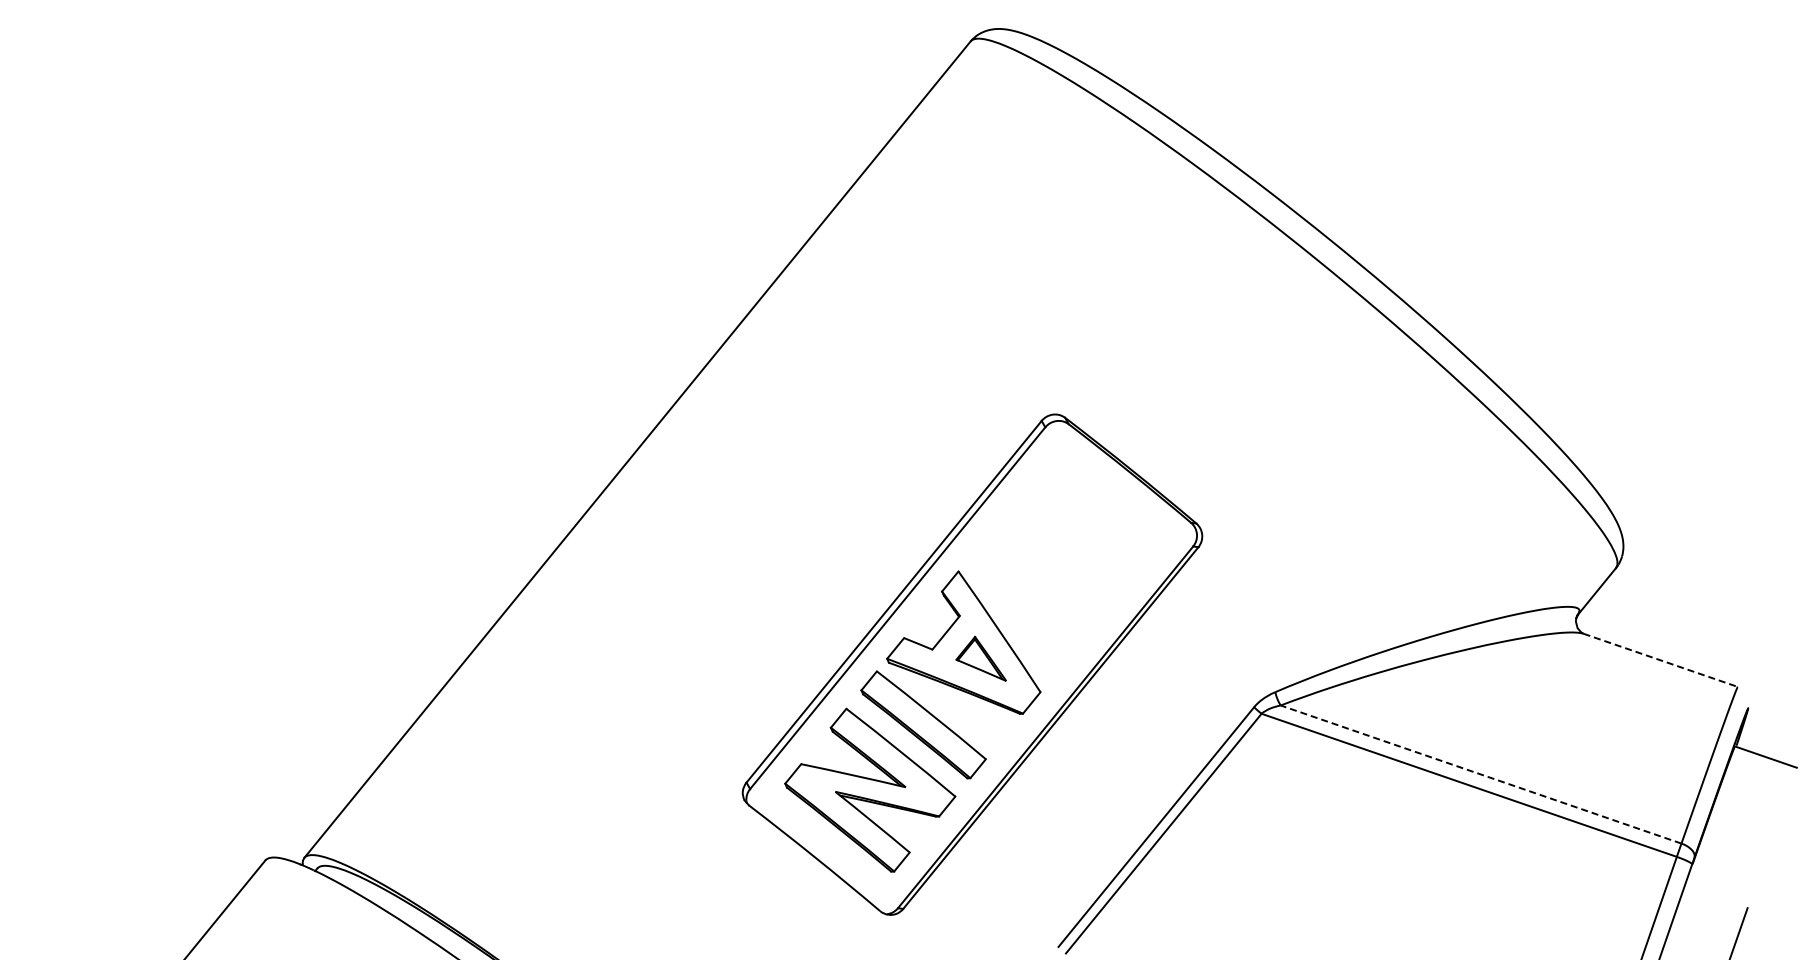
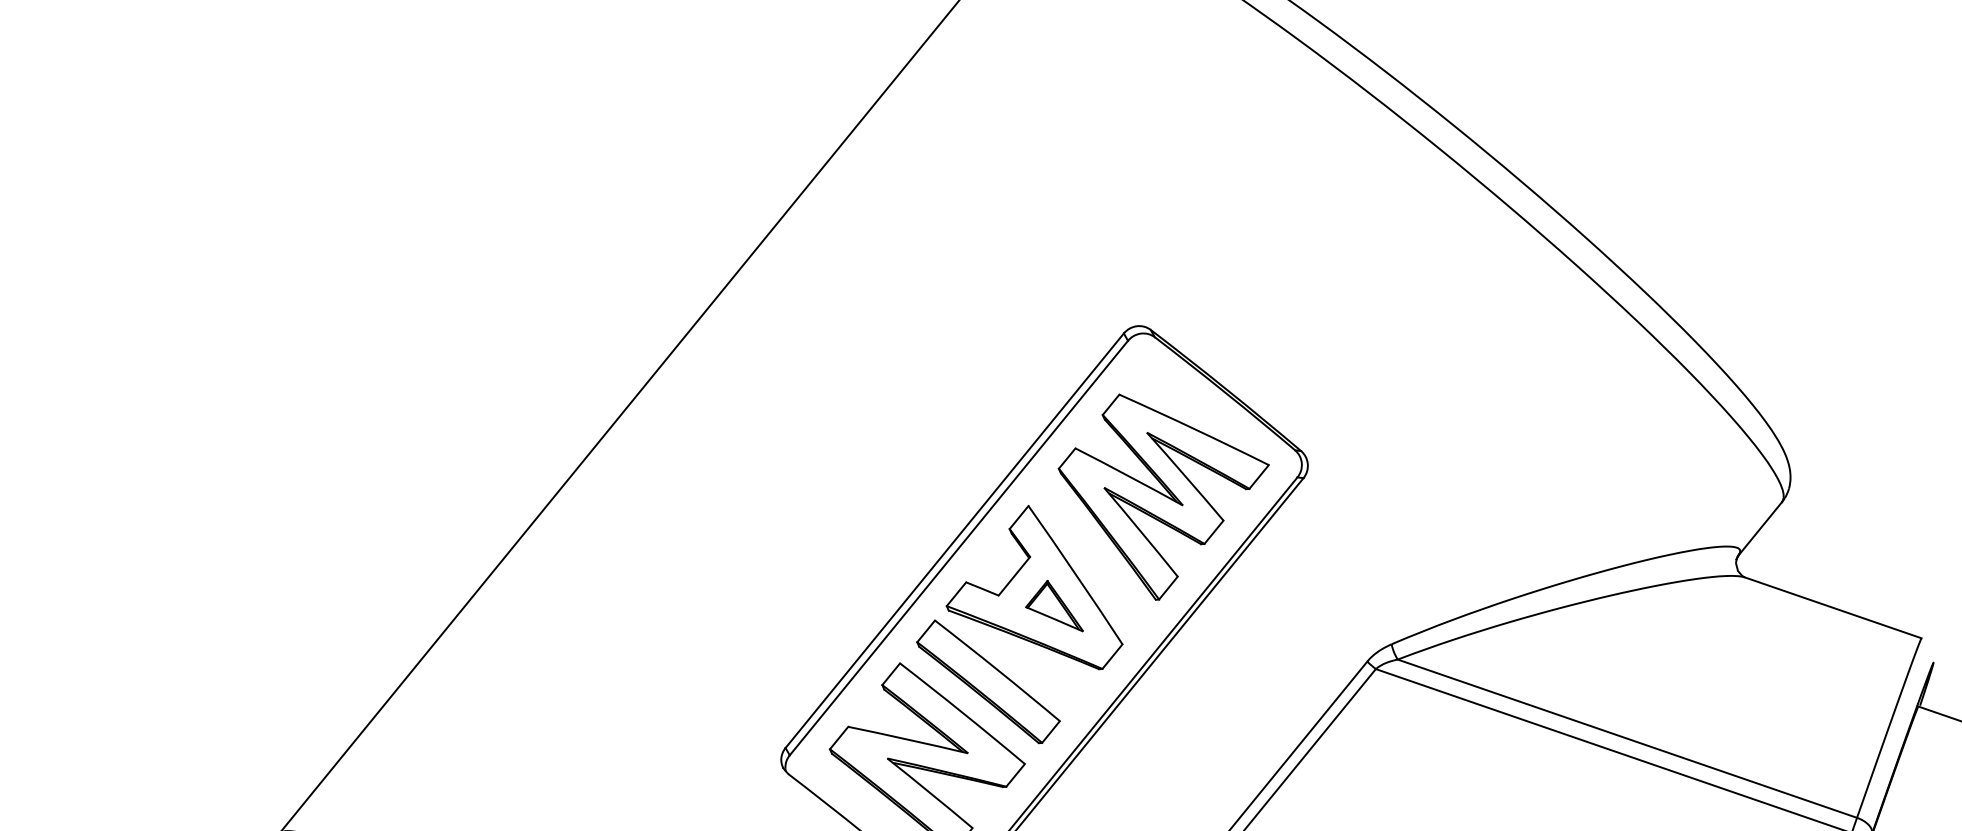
part: (1076, 563) -> (1163, 496), added
line: (1660, 660) -> (1833, 608), dashed -> solid
line: (1481, 774) -> (1627, 738), dashed -> solid

